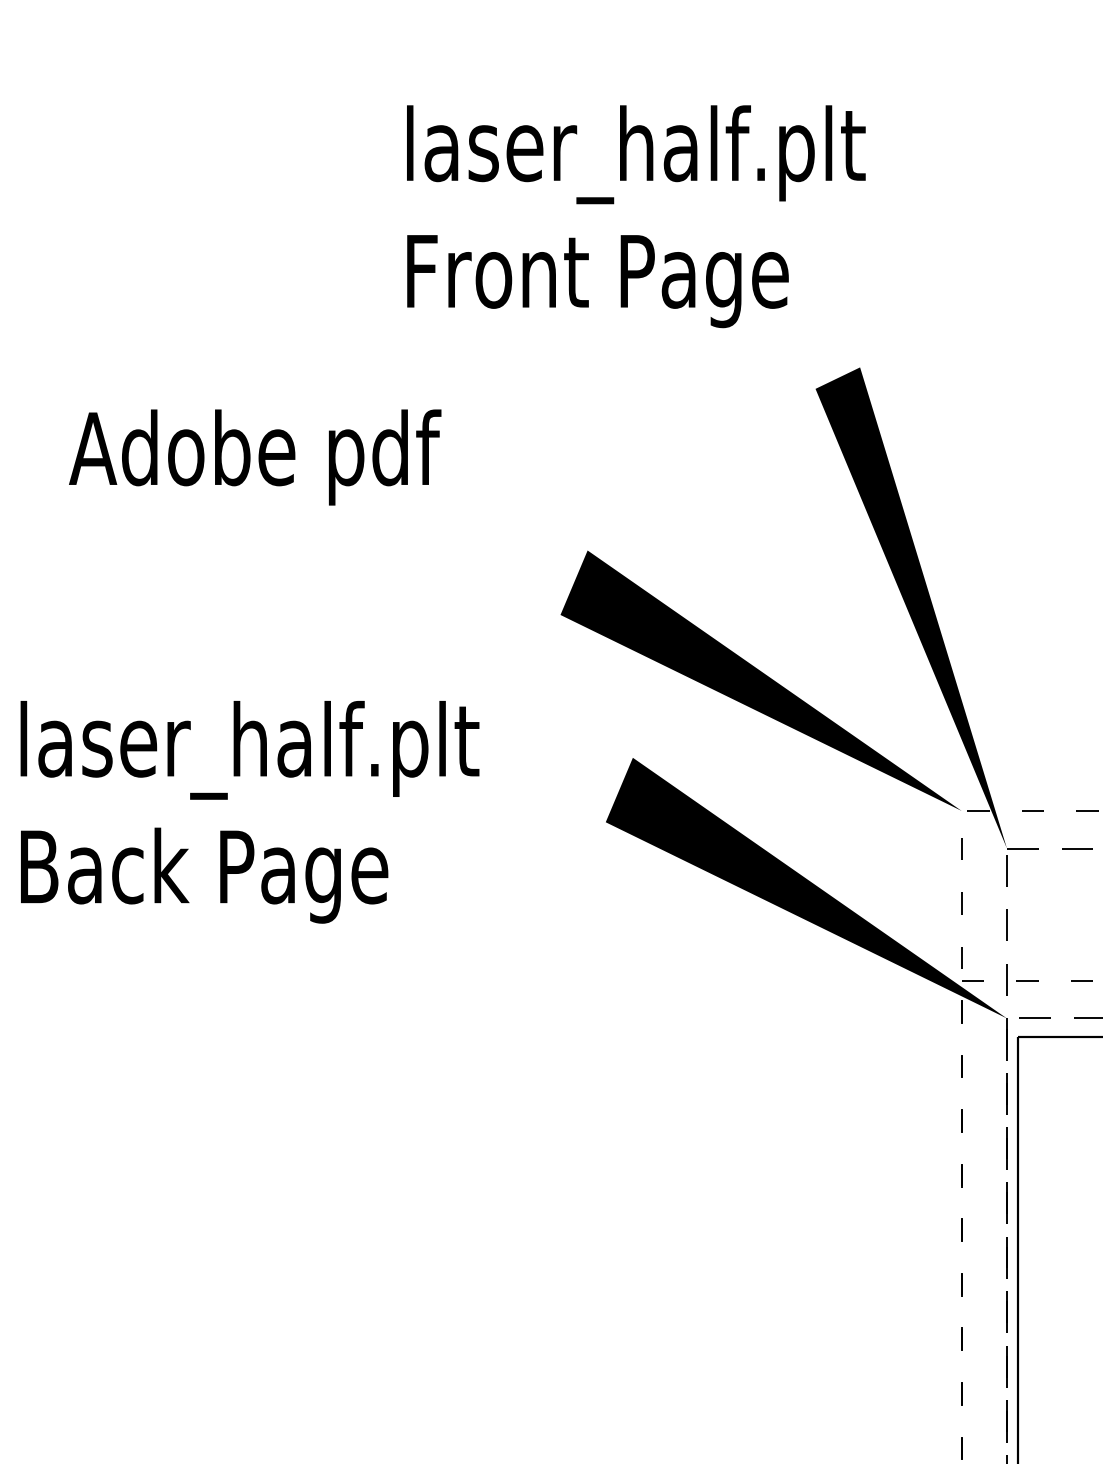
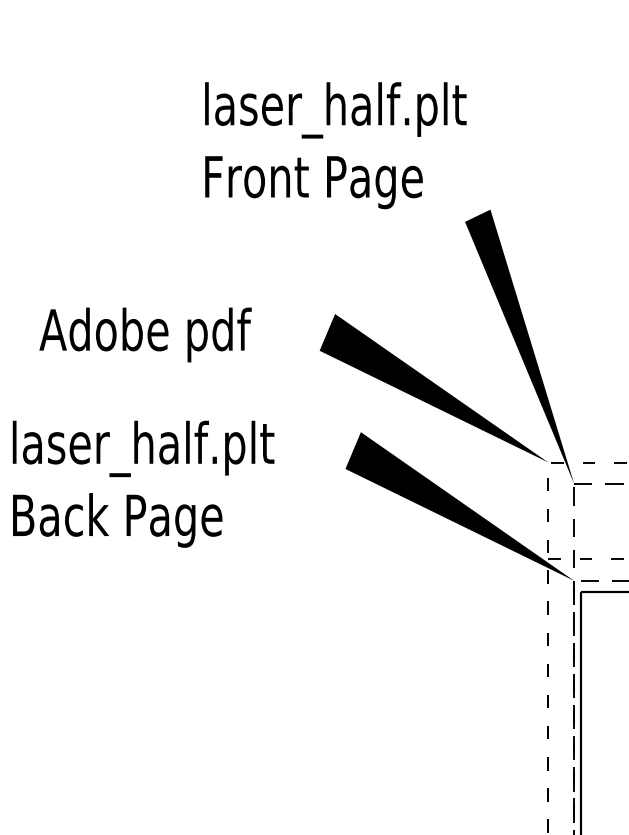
text: (635, 216) -> (335, 145), moved
text: (255, 456) -> (145, 334), moved
text: (249, 810) -> (143, 483), moved

